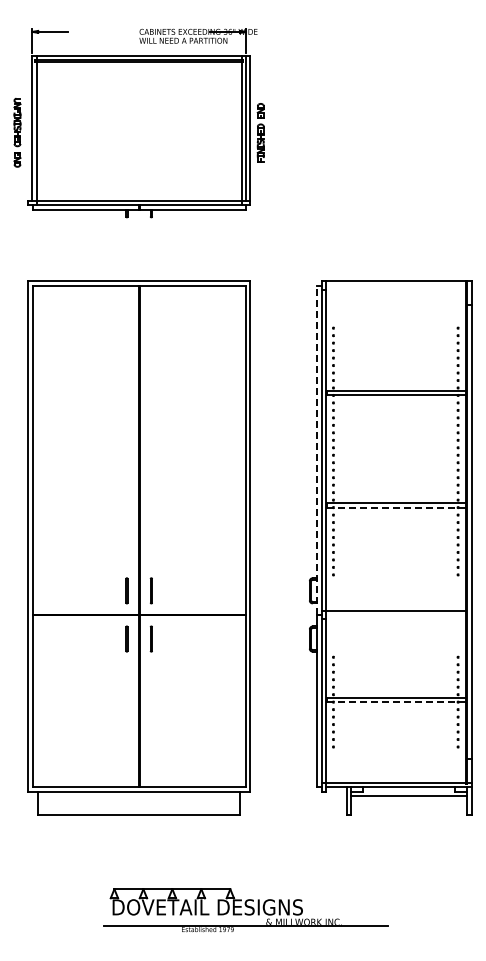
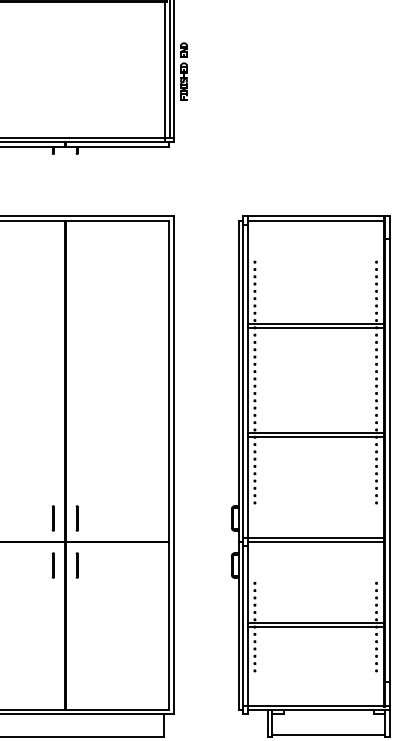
line: (395, 285) -> (315, 220), added
line: (317, 449) -> (239, 380), dashed -> solid
line: (395, 507) -> (315, 437), dashed -> solid
line: (395, 614) -> (315, 541), added
line: (395, 702) -> (315, 627), dashed -> solid
line: (409, 796) -> (329, 734), moved

